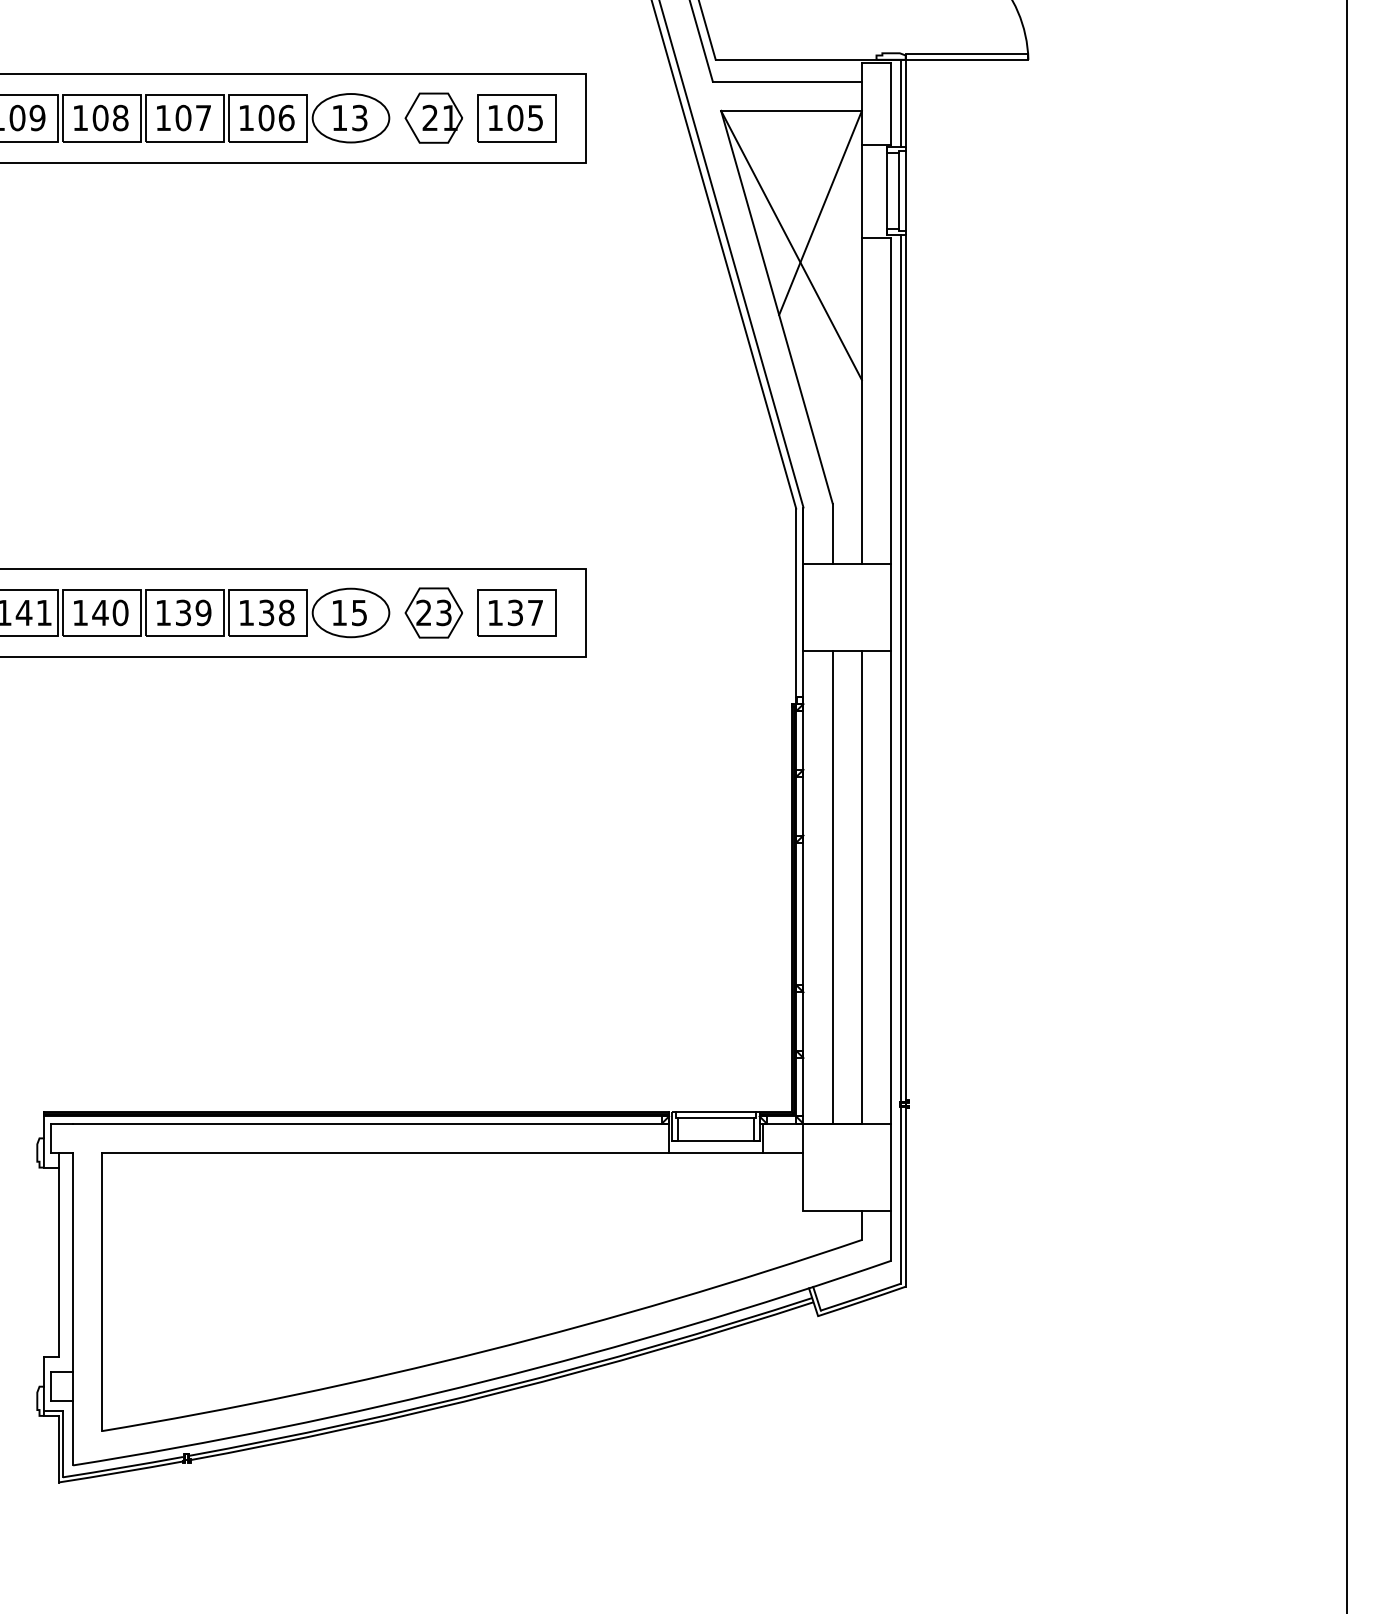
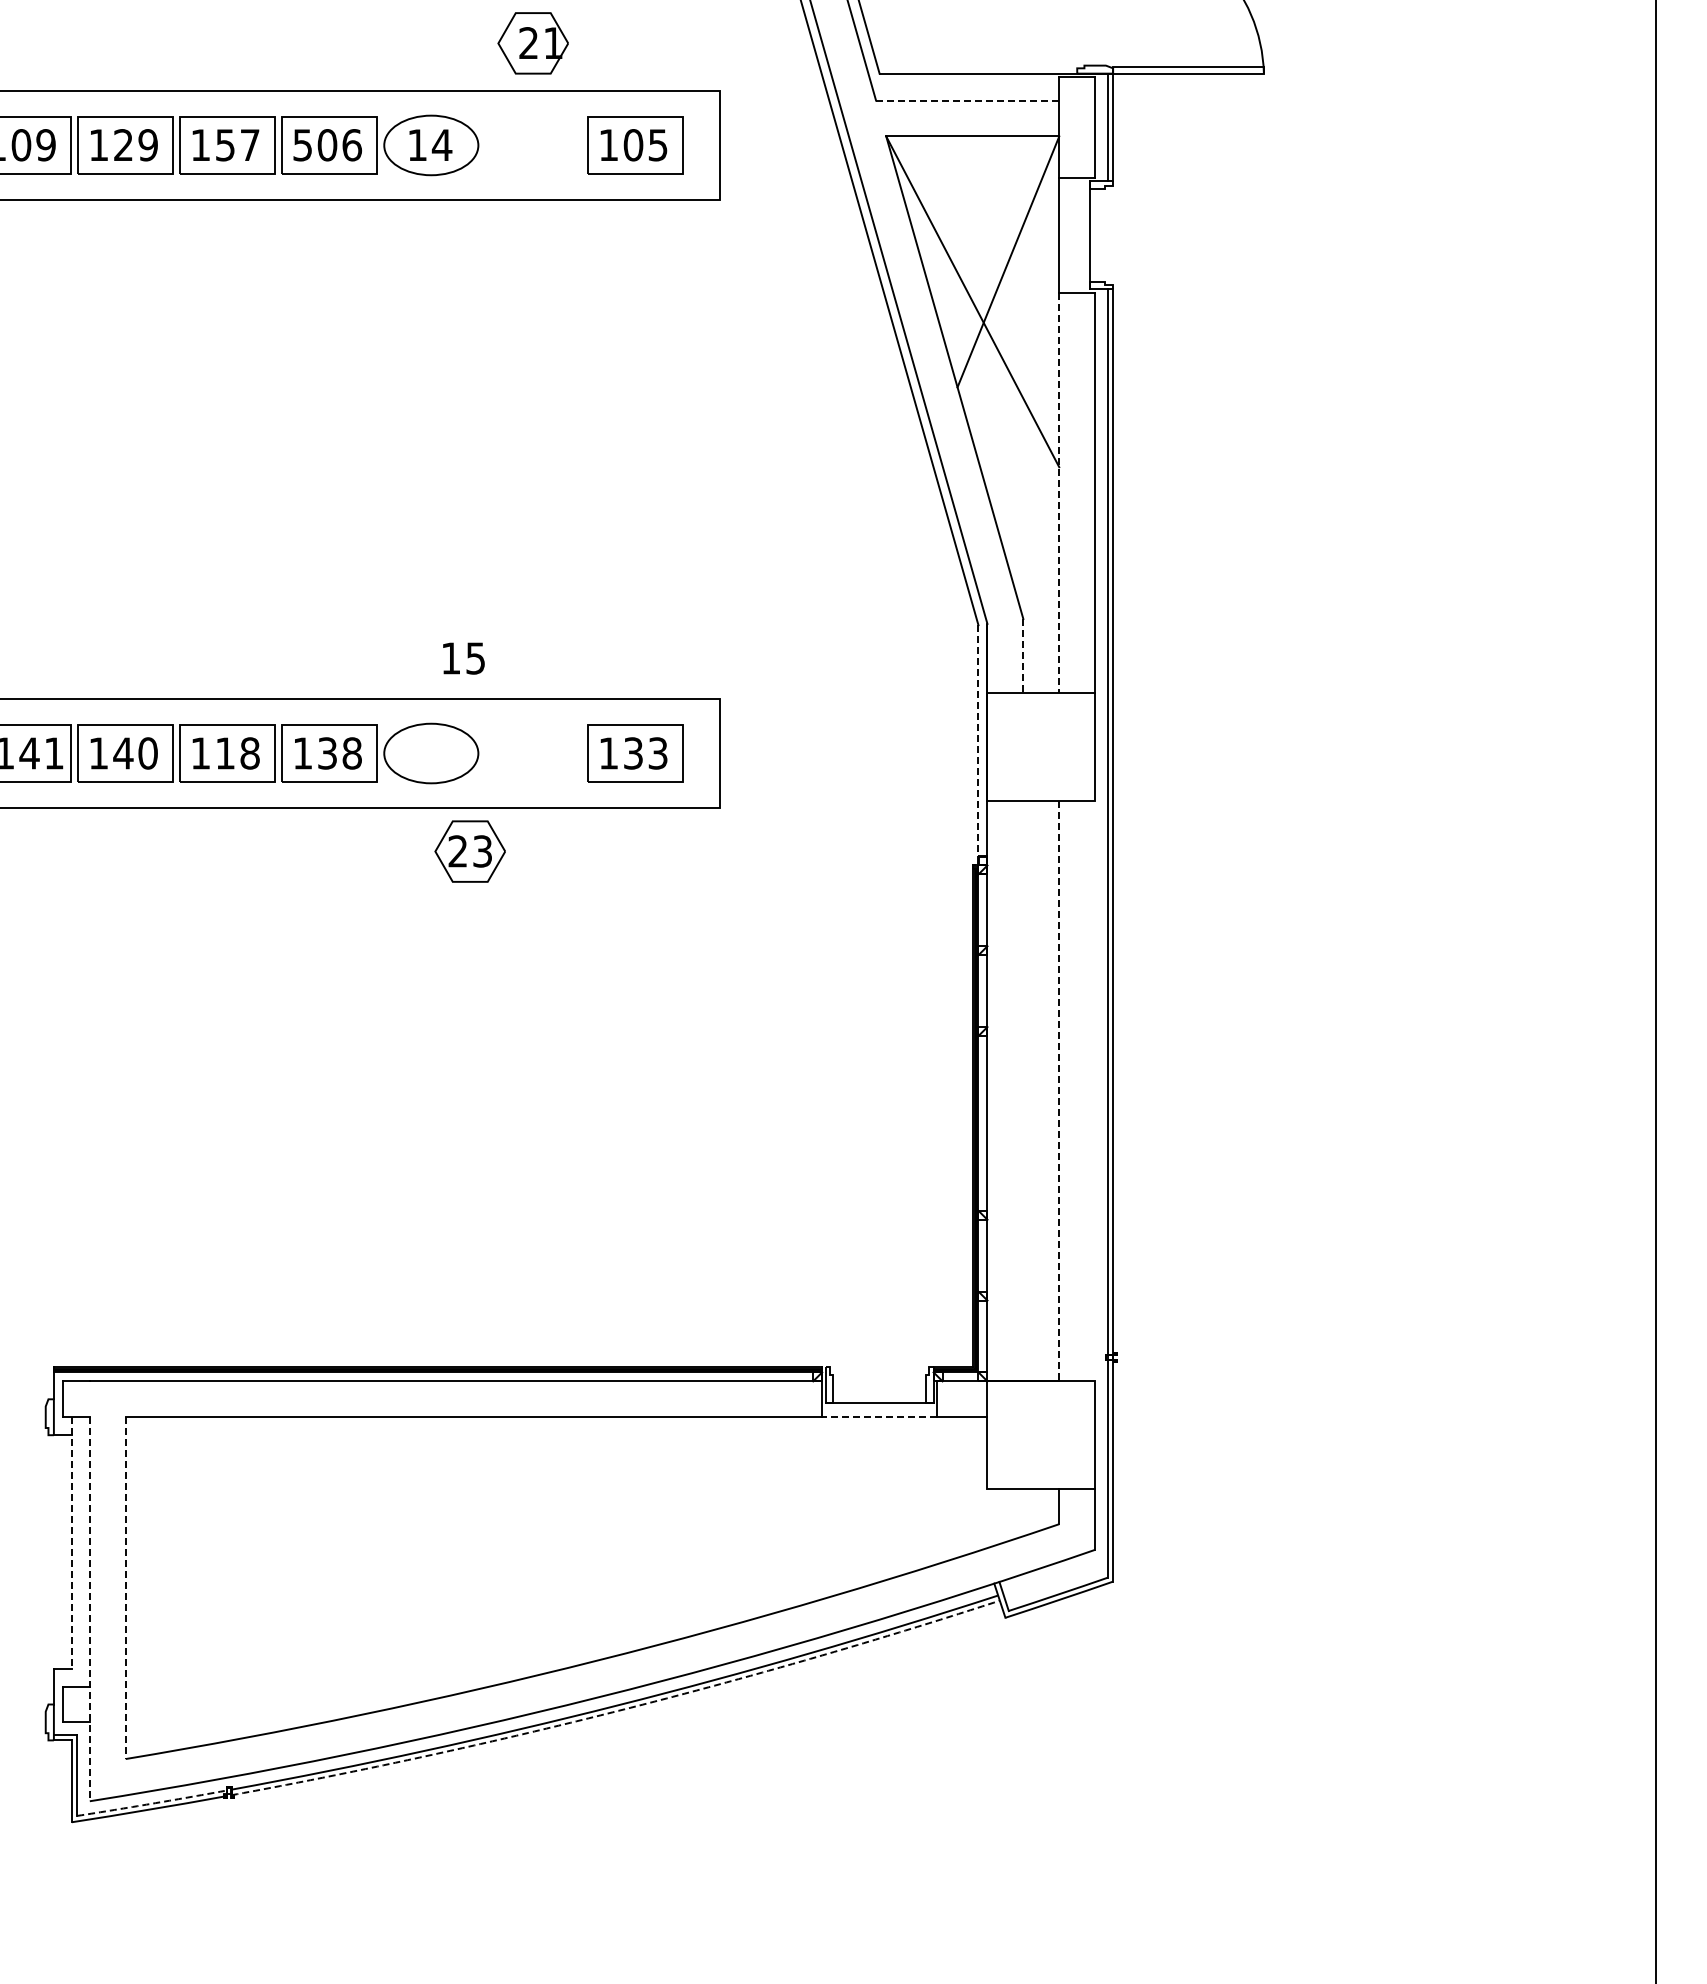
line: (787, 81) -> (967, 100), solid -> dashed
text: (110, 118) -> (135, 145), 108 -> 129
text: (183, 118) -> (225, 145), 107 -> 157
text: (246, 118) -> (302, 145), 106 -> 506
text: (359, 118) -> (441, 145), 13 -> 14
part: (433, 118) -> (532, 43), moved
line: (906, 190) -> (1113, 234), removed
line: (899, 191) -> (1105, 235), removed
line: (862, 401) -> (1059, 493), solid -> dashed
line: (832, 534) -> (1023, 656), solid -> dashed
line: (796, 602) -> (978, 740), solid -> dashed
text: (193, 612) -> (237, 753), 139 -> 118
text: (349, 612) -> (463, 658), moved
part: (433, 612) -> (469, 851), moved
text: (535, 612) -> (657, 753), 137 -> 133
line: (832, 887) -> (1023, 1090), removed
line: (862, 887) -> (1059, 1091), solid -> dashed
line: (891, 887) -> (1095, 1090), removed
line: (715, 1111) -> (879, 1366), removed
line: (715, 1118) -> (879, 1374), removed
line: (715, 1153) -> (879, 1417), solid -> dashed
line: (58, 1254) -> (71, 1542), solid -> dashed
line: (102, 1292) -> (125, 1588), solid -> dashed
line: (72, 1309) -> (89, 1609), solid -> dashed
arc: (503, 1391) -> (618, 1710), solid -> dashed
arc: (123, 1467) -> (151, 1803), solid -> dashed

